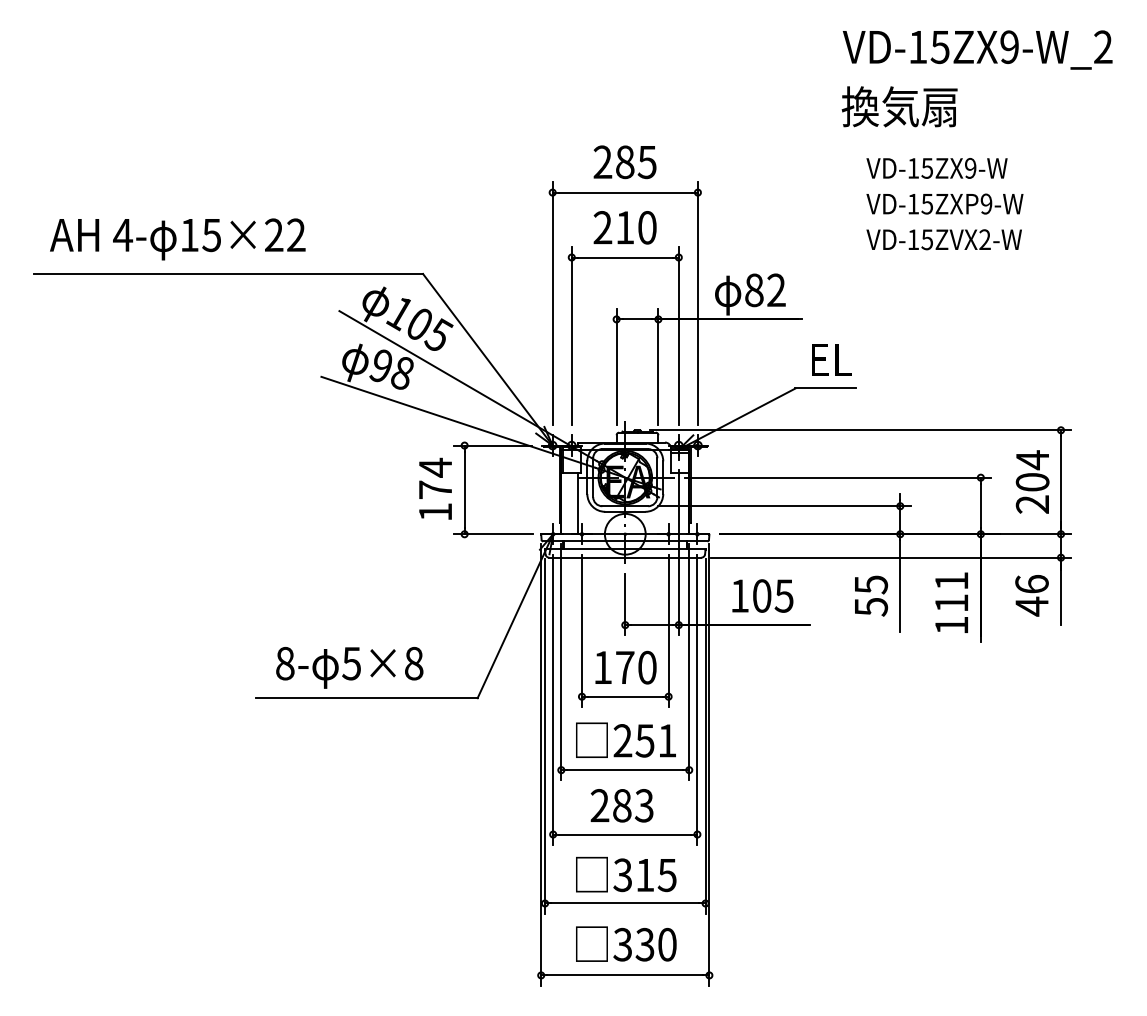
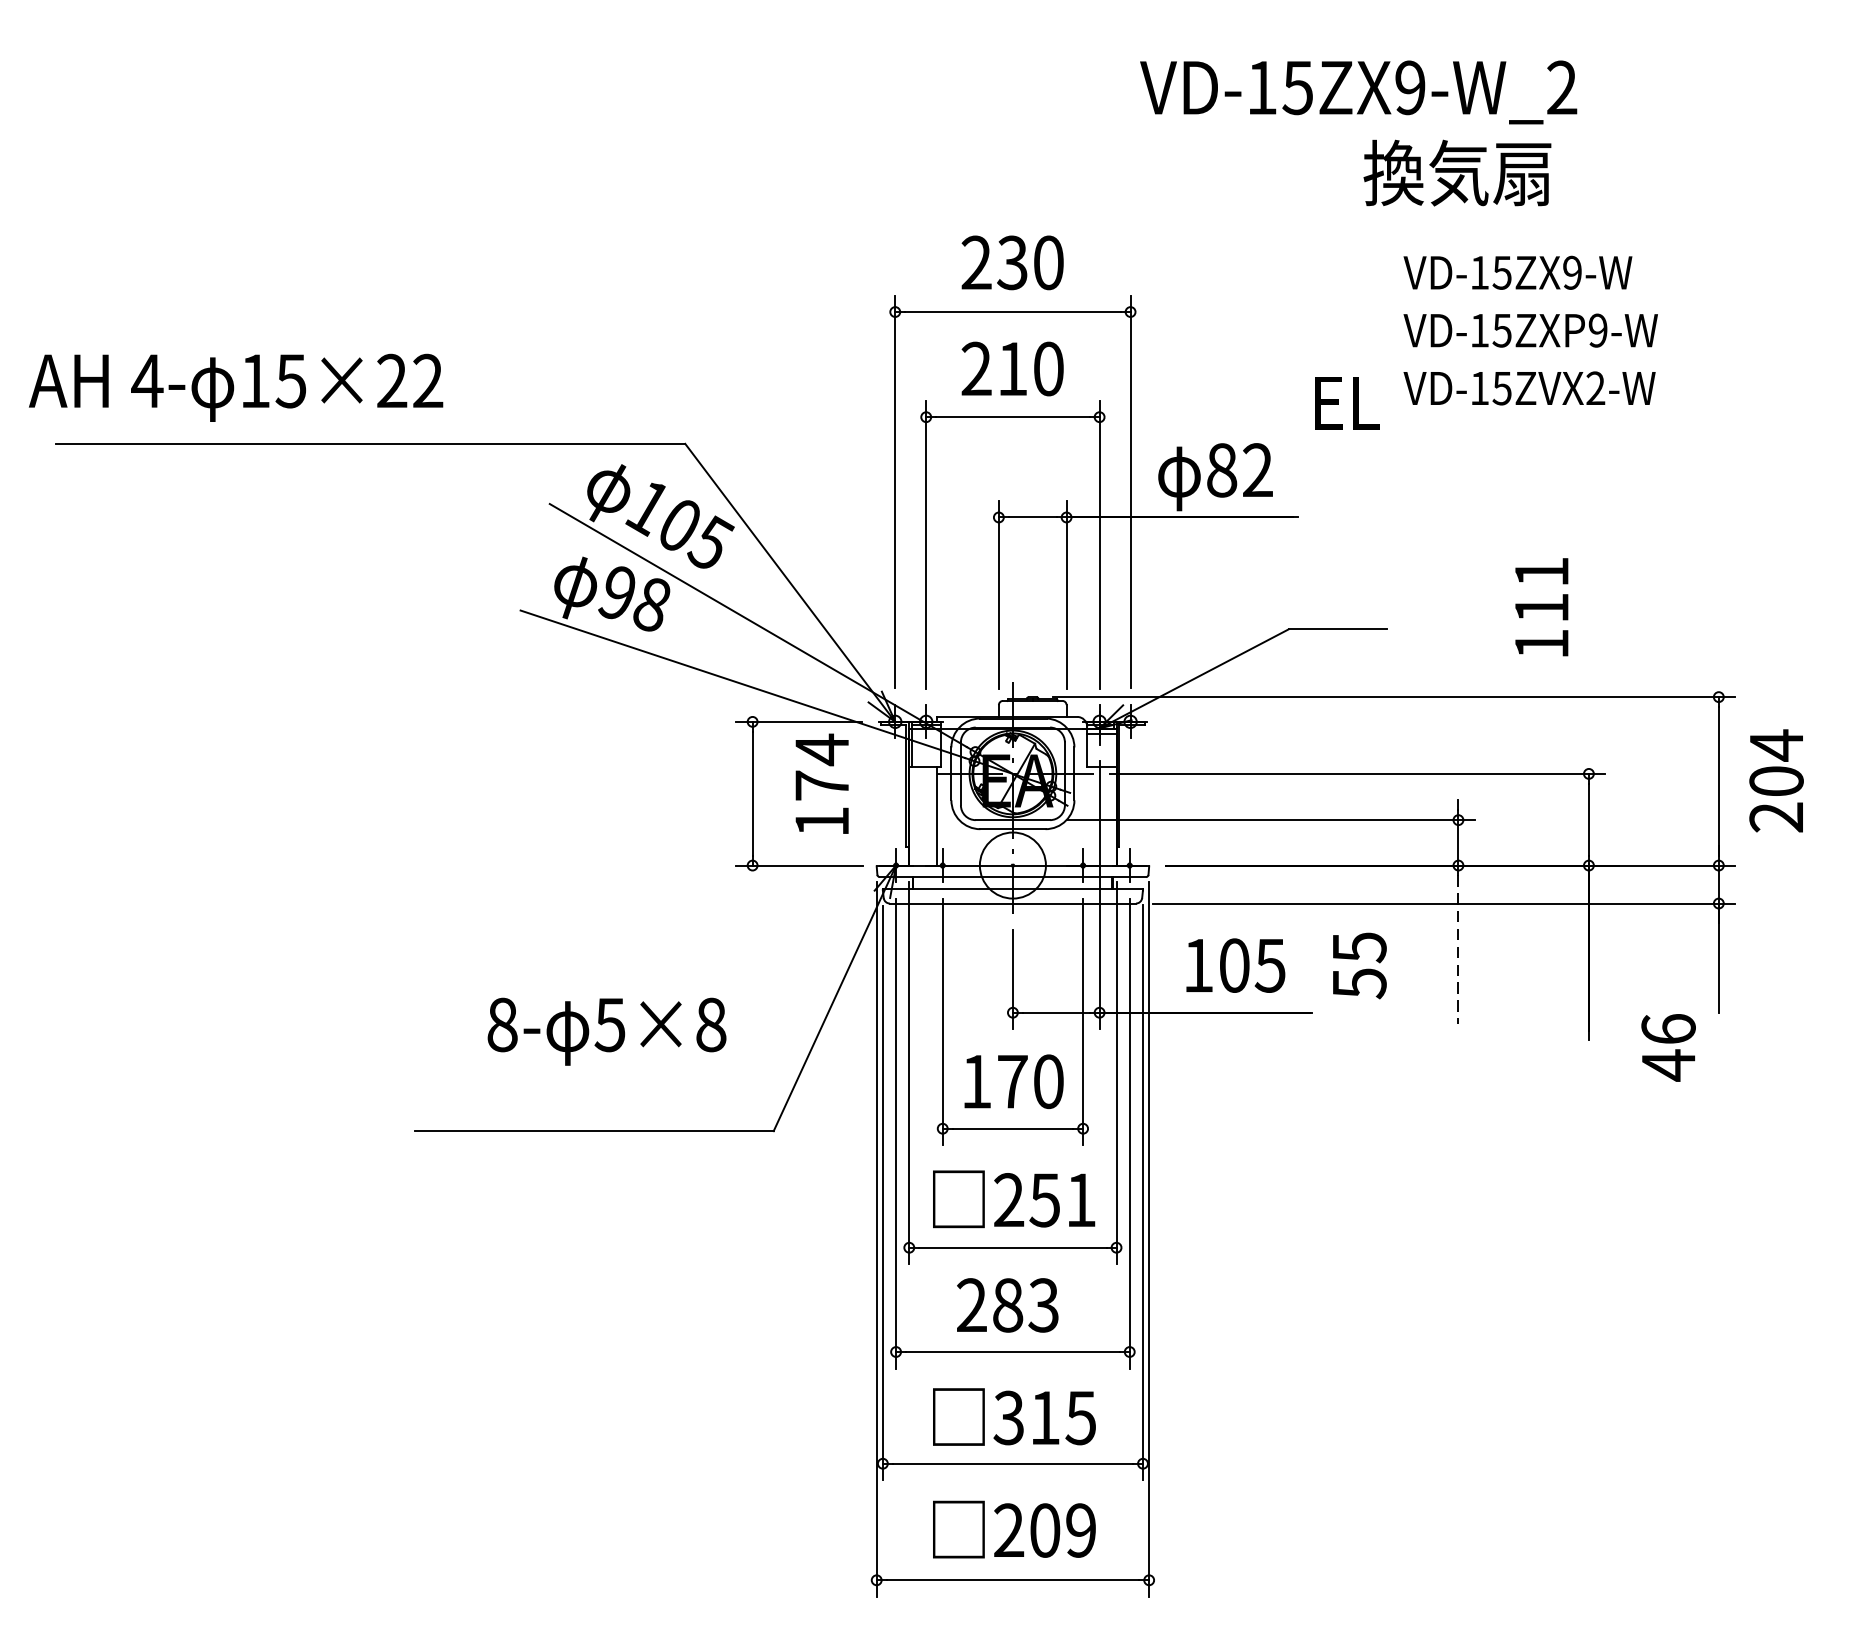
text: (977, 49) -> (1358, 91), moved
text: (635, 162) -> (1029, 263), 285 -> 230
text: (177, 239) -> (235, 388), moved
text: (831, 359) -> (1346, 402), moved
text: (1032, 481) -> (1776, 780), moved
text: (435, 488) -> (822, 783), moved
line: (900, 586) -> (1458, 950), solid -> dashed
text: (871, 595) -> (1359, 964), moved
text: (1031, 595) -> (1667, 1047), moved
text: (951, 602) -> (1541, 606), moved
text: (349, 667) -> (606, 1031), moved
text: (644, 944) -> (1044, 1530), 330 -> 209

